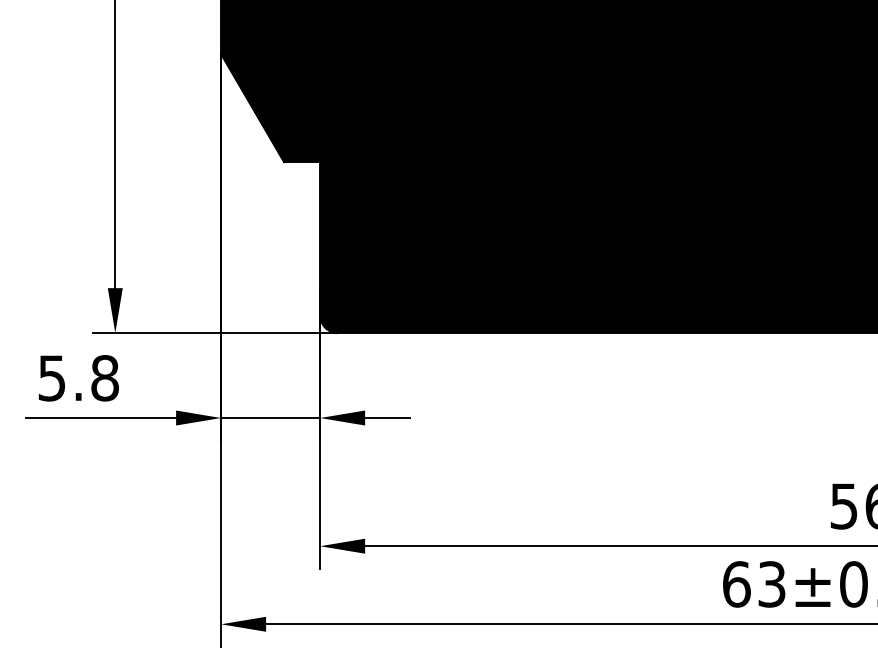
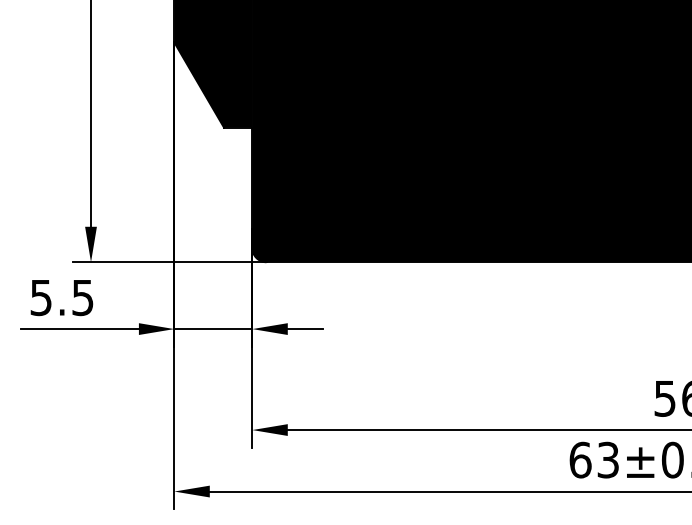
text: (104, 378) -> (82, 297), 5.8 -> 5.5

